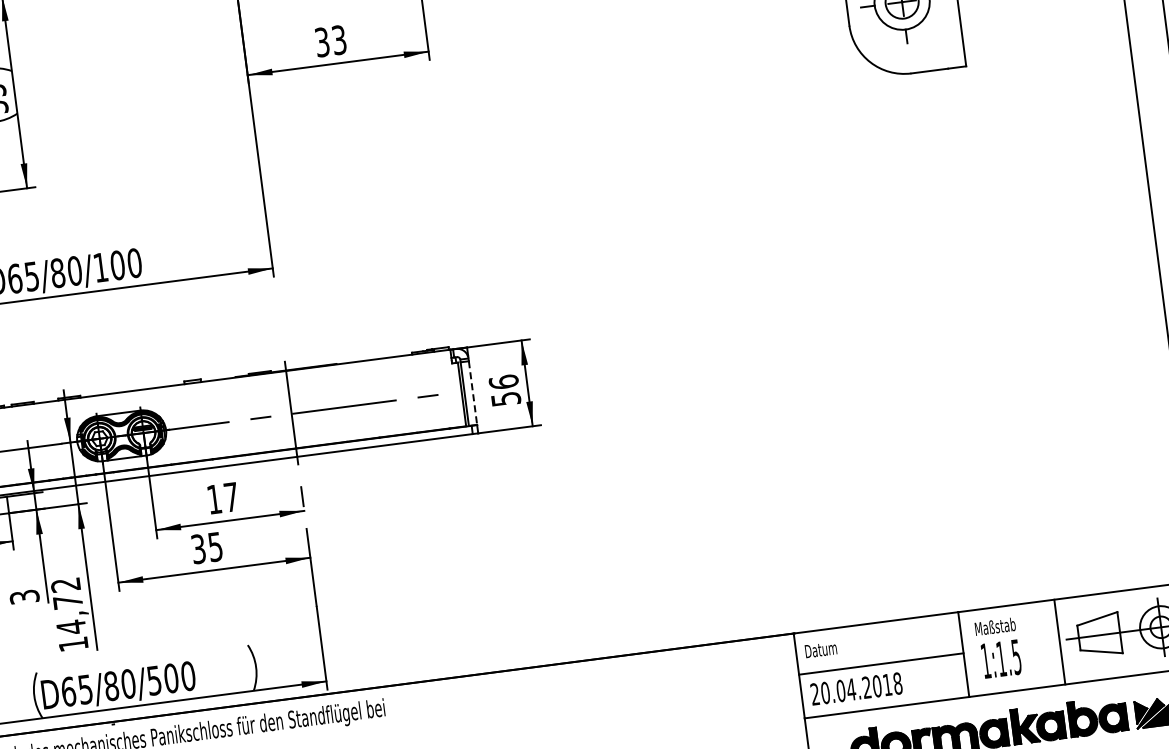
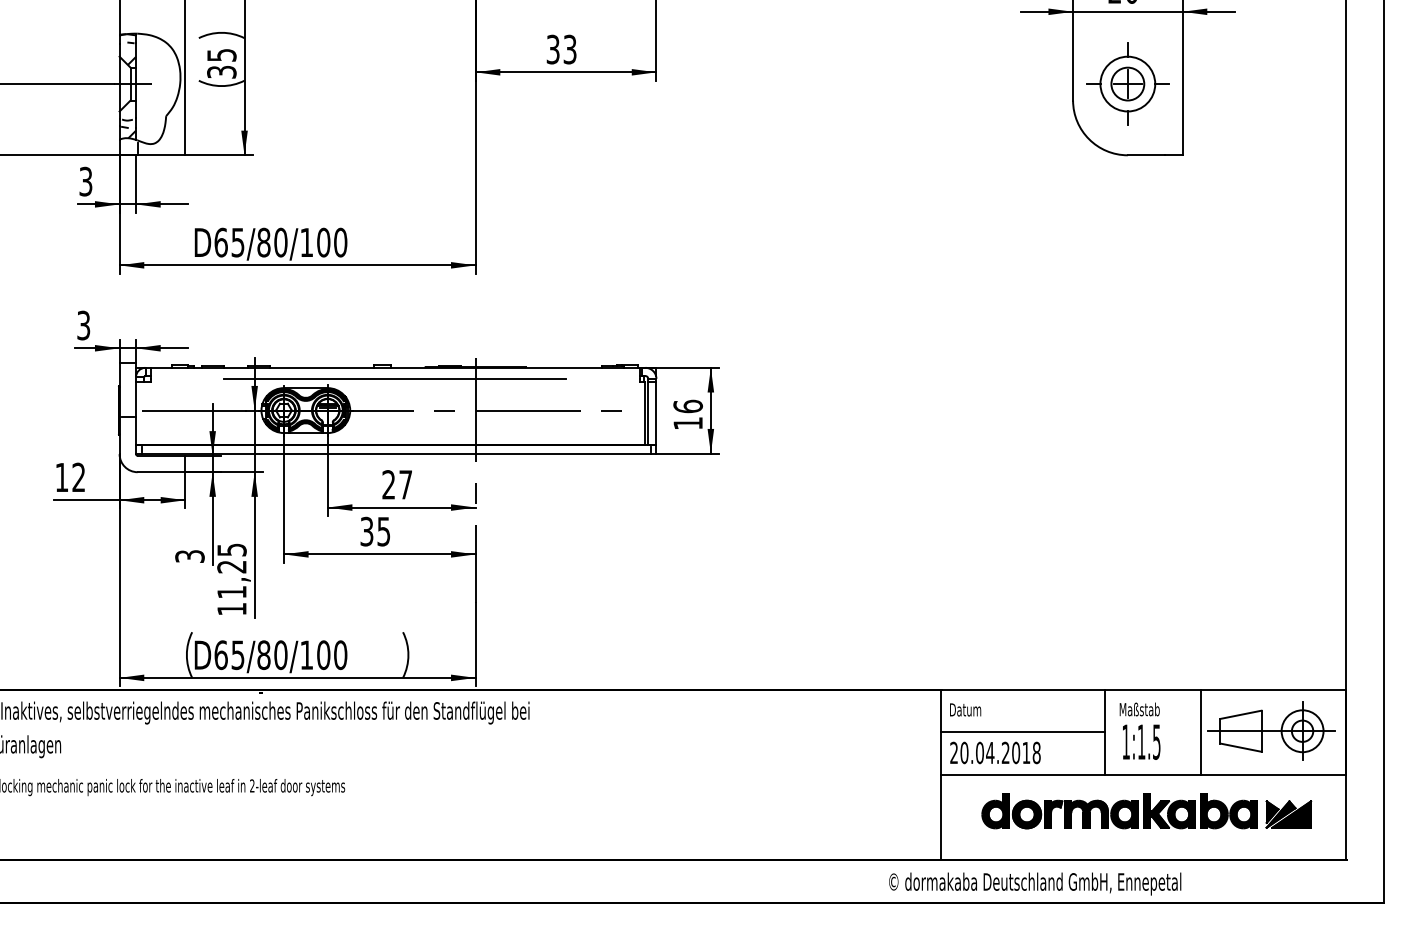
line: (207, 392) -> (395, 378), added
line: (473, 393) -> (656, 413), dashed -> solid
text: (505, 399) -> (687, 423), 56 -> 16
text: (214, 499) -> (388, 484), 17 -> 27
text: (68, 606) -> (231, 571), 14,72 -> 11,25
text: (154, 680) -> (306, 655), D65/80/500 -> D65/80/100

